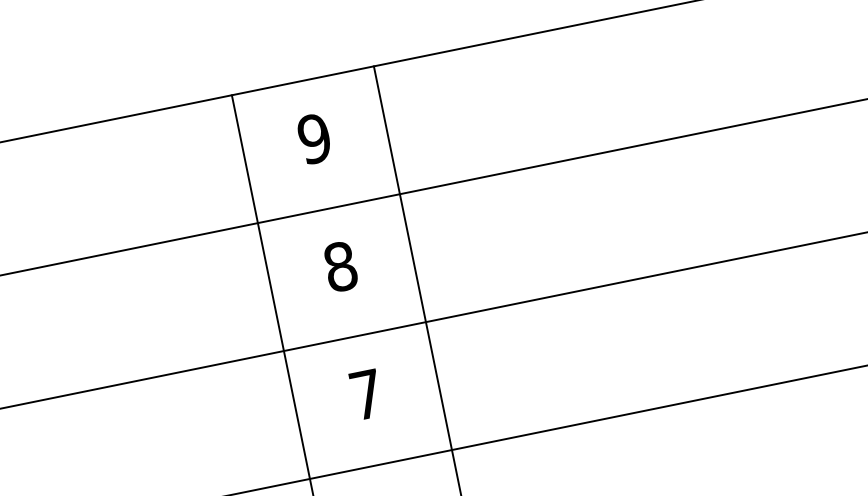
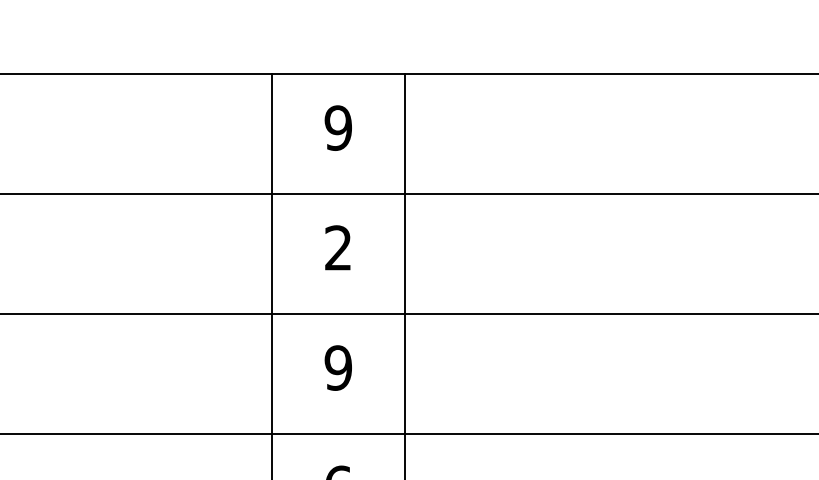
text: (340, 266) -> (338, 247), 8 -> 2
text: (365, 394) -> (337, 367), 7 -> 9

